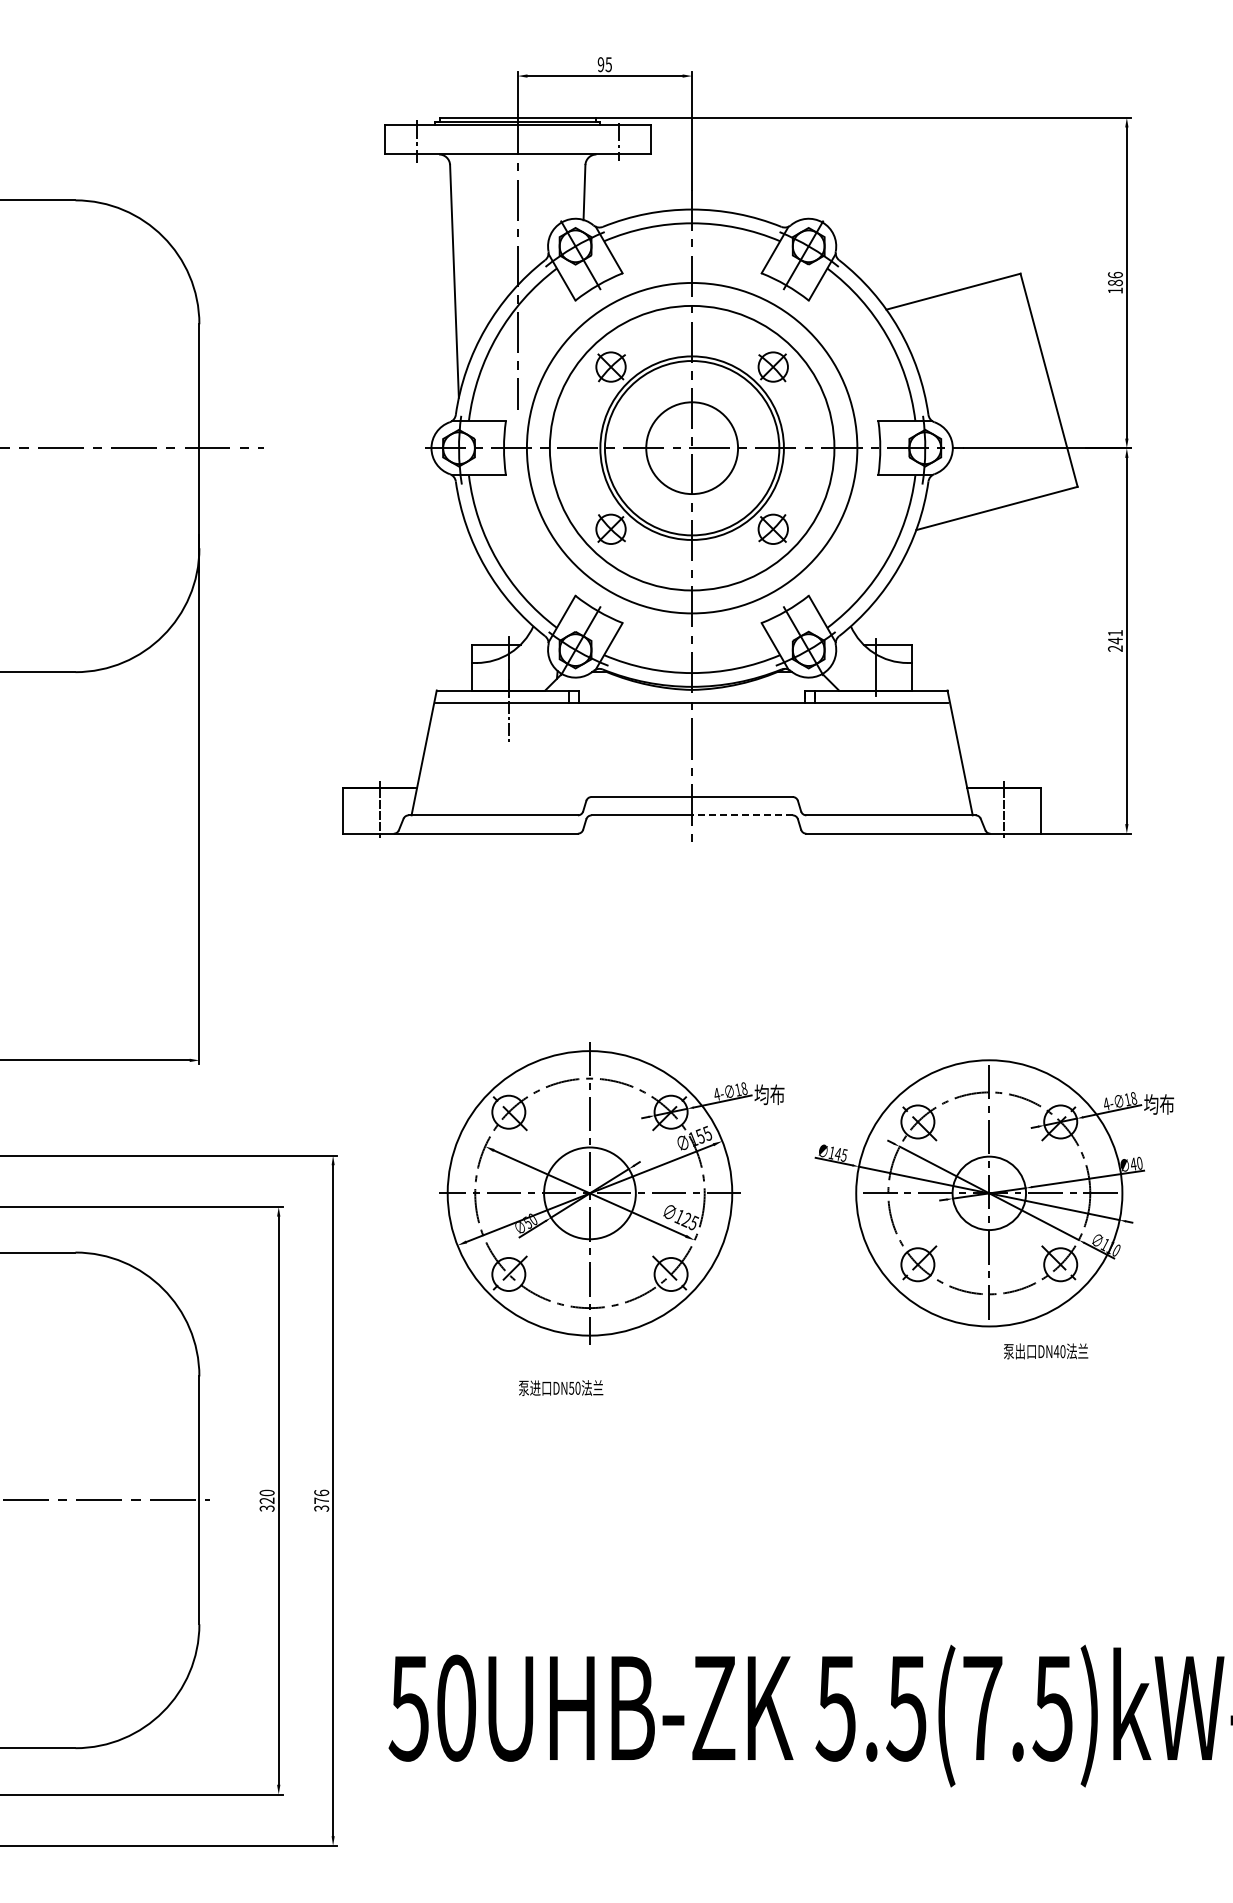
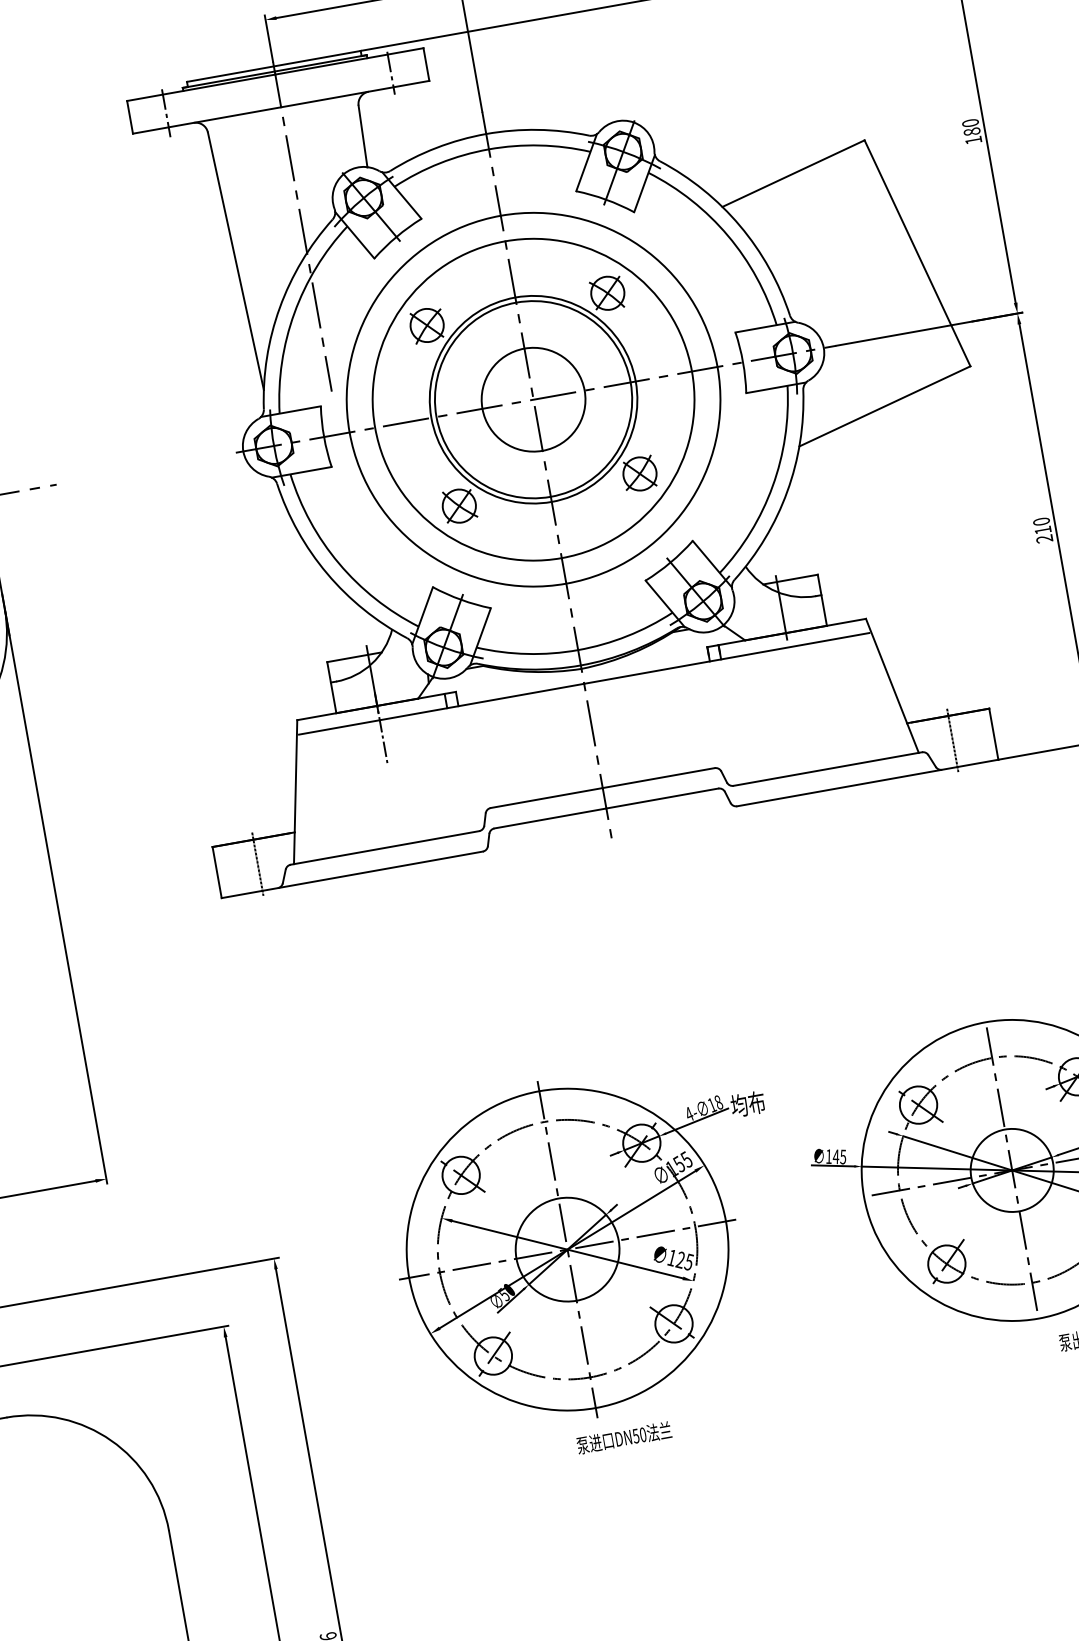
text: (1115, 274) -> (970, 122), 186 -> 180
text: (1115, 637) -> (1042, 526), 241 -> 210
line: (741, 815) -> (661, 798), dashed -> solid
text: (561, 1387) -> (624, 1437), moved

